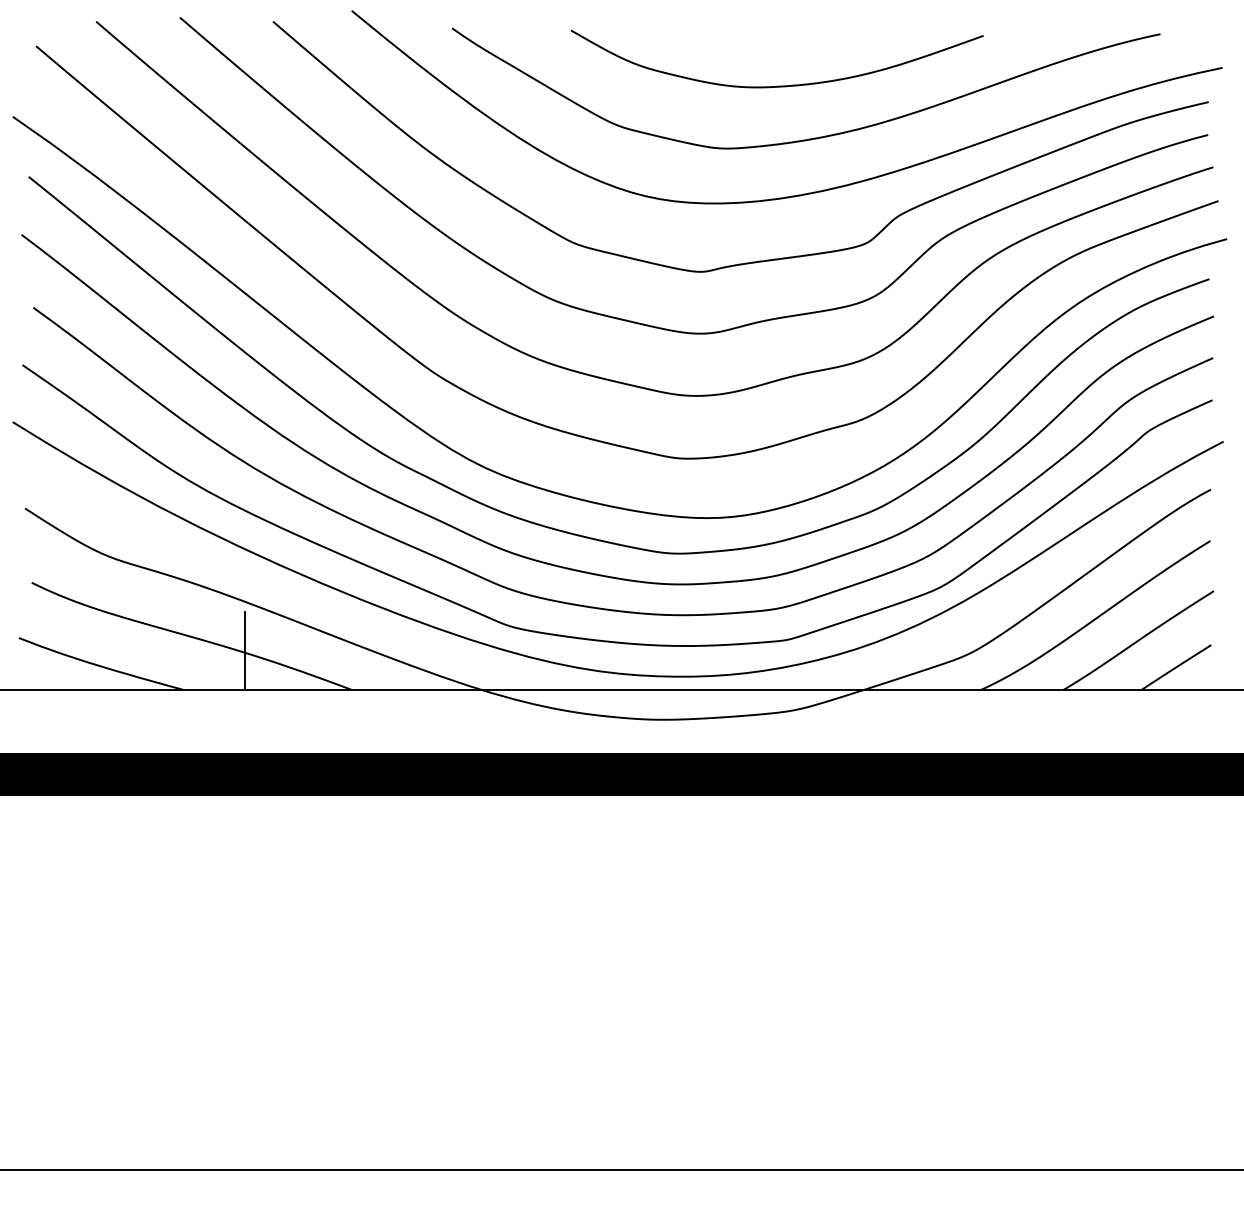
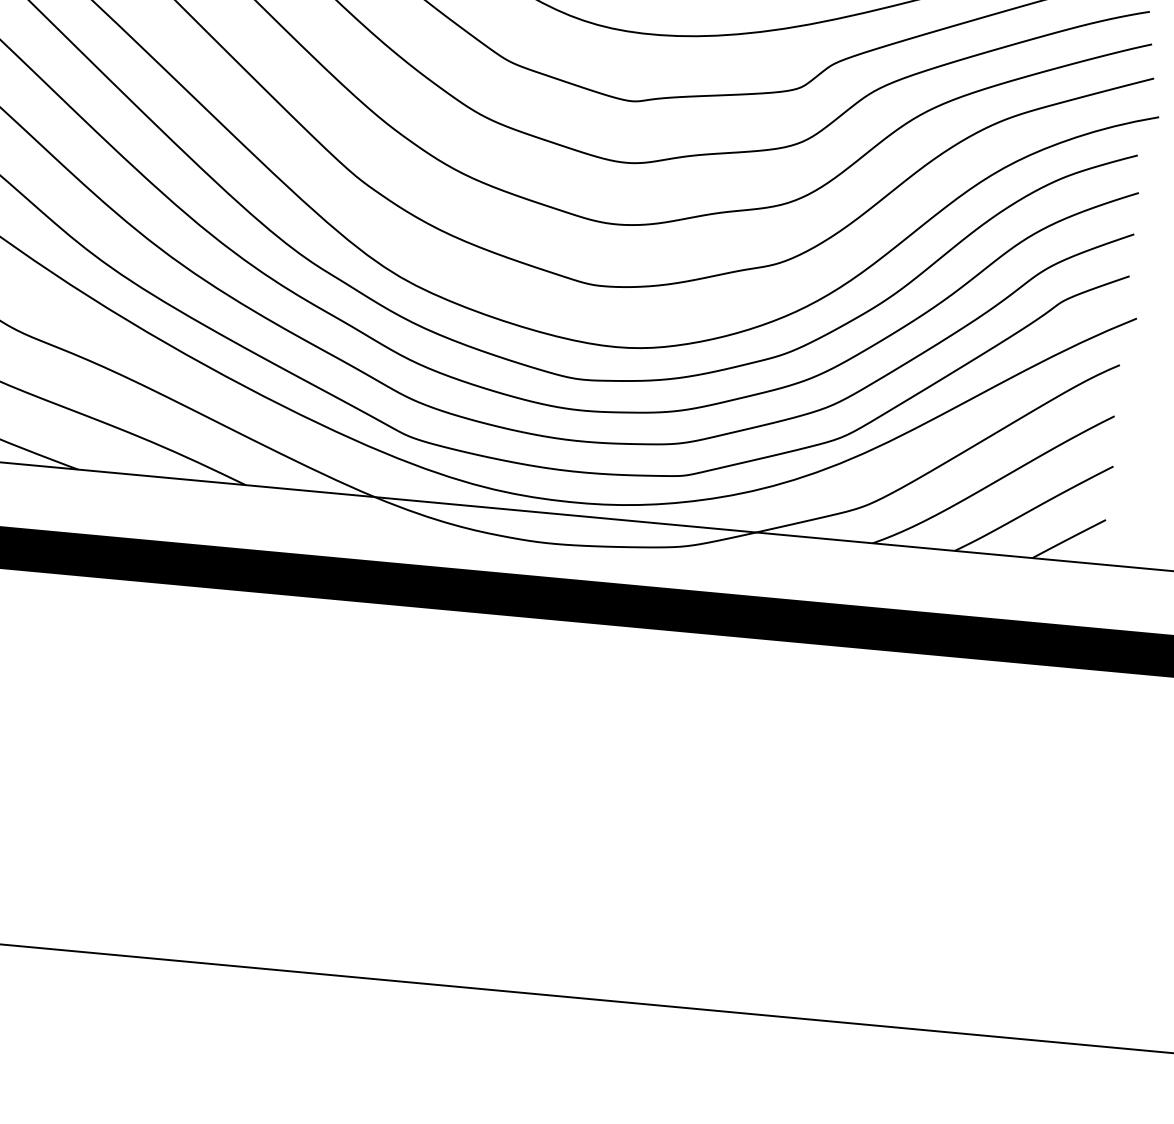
line: (244, 650) -> (142, 436), removed

